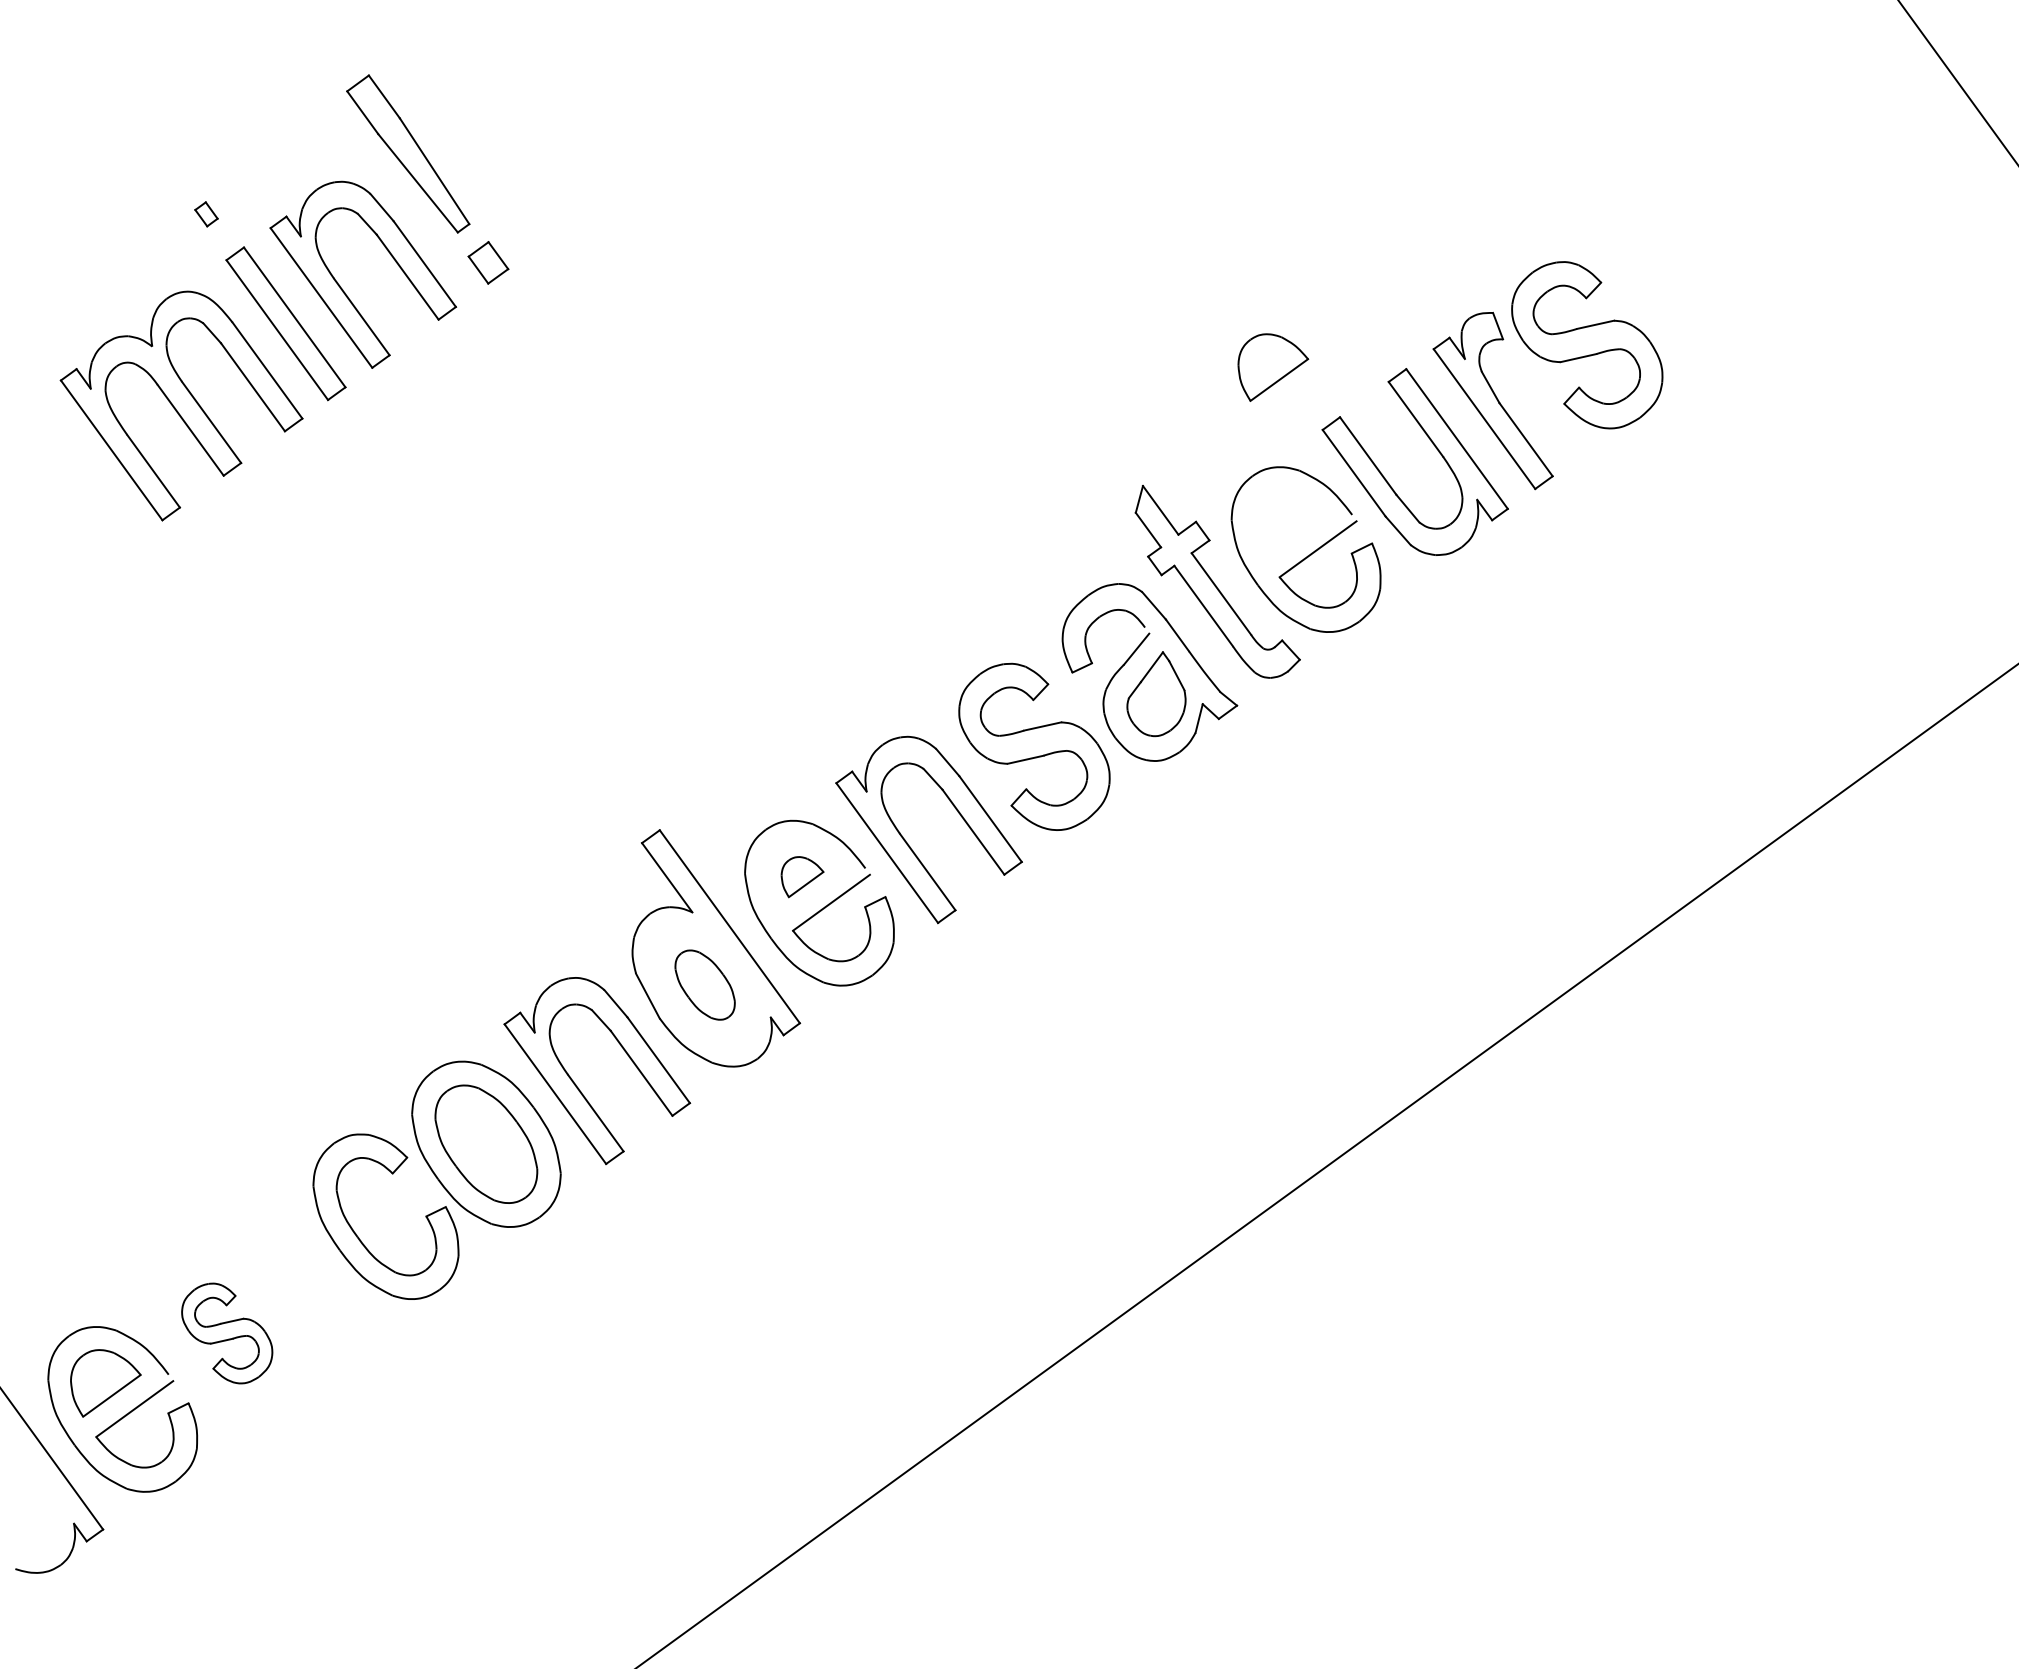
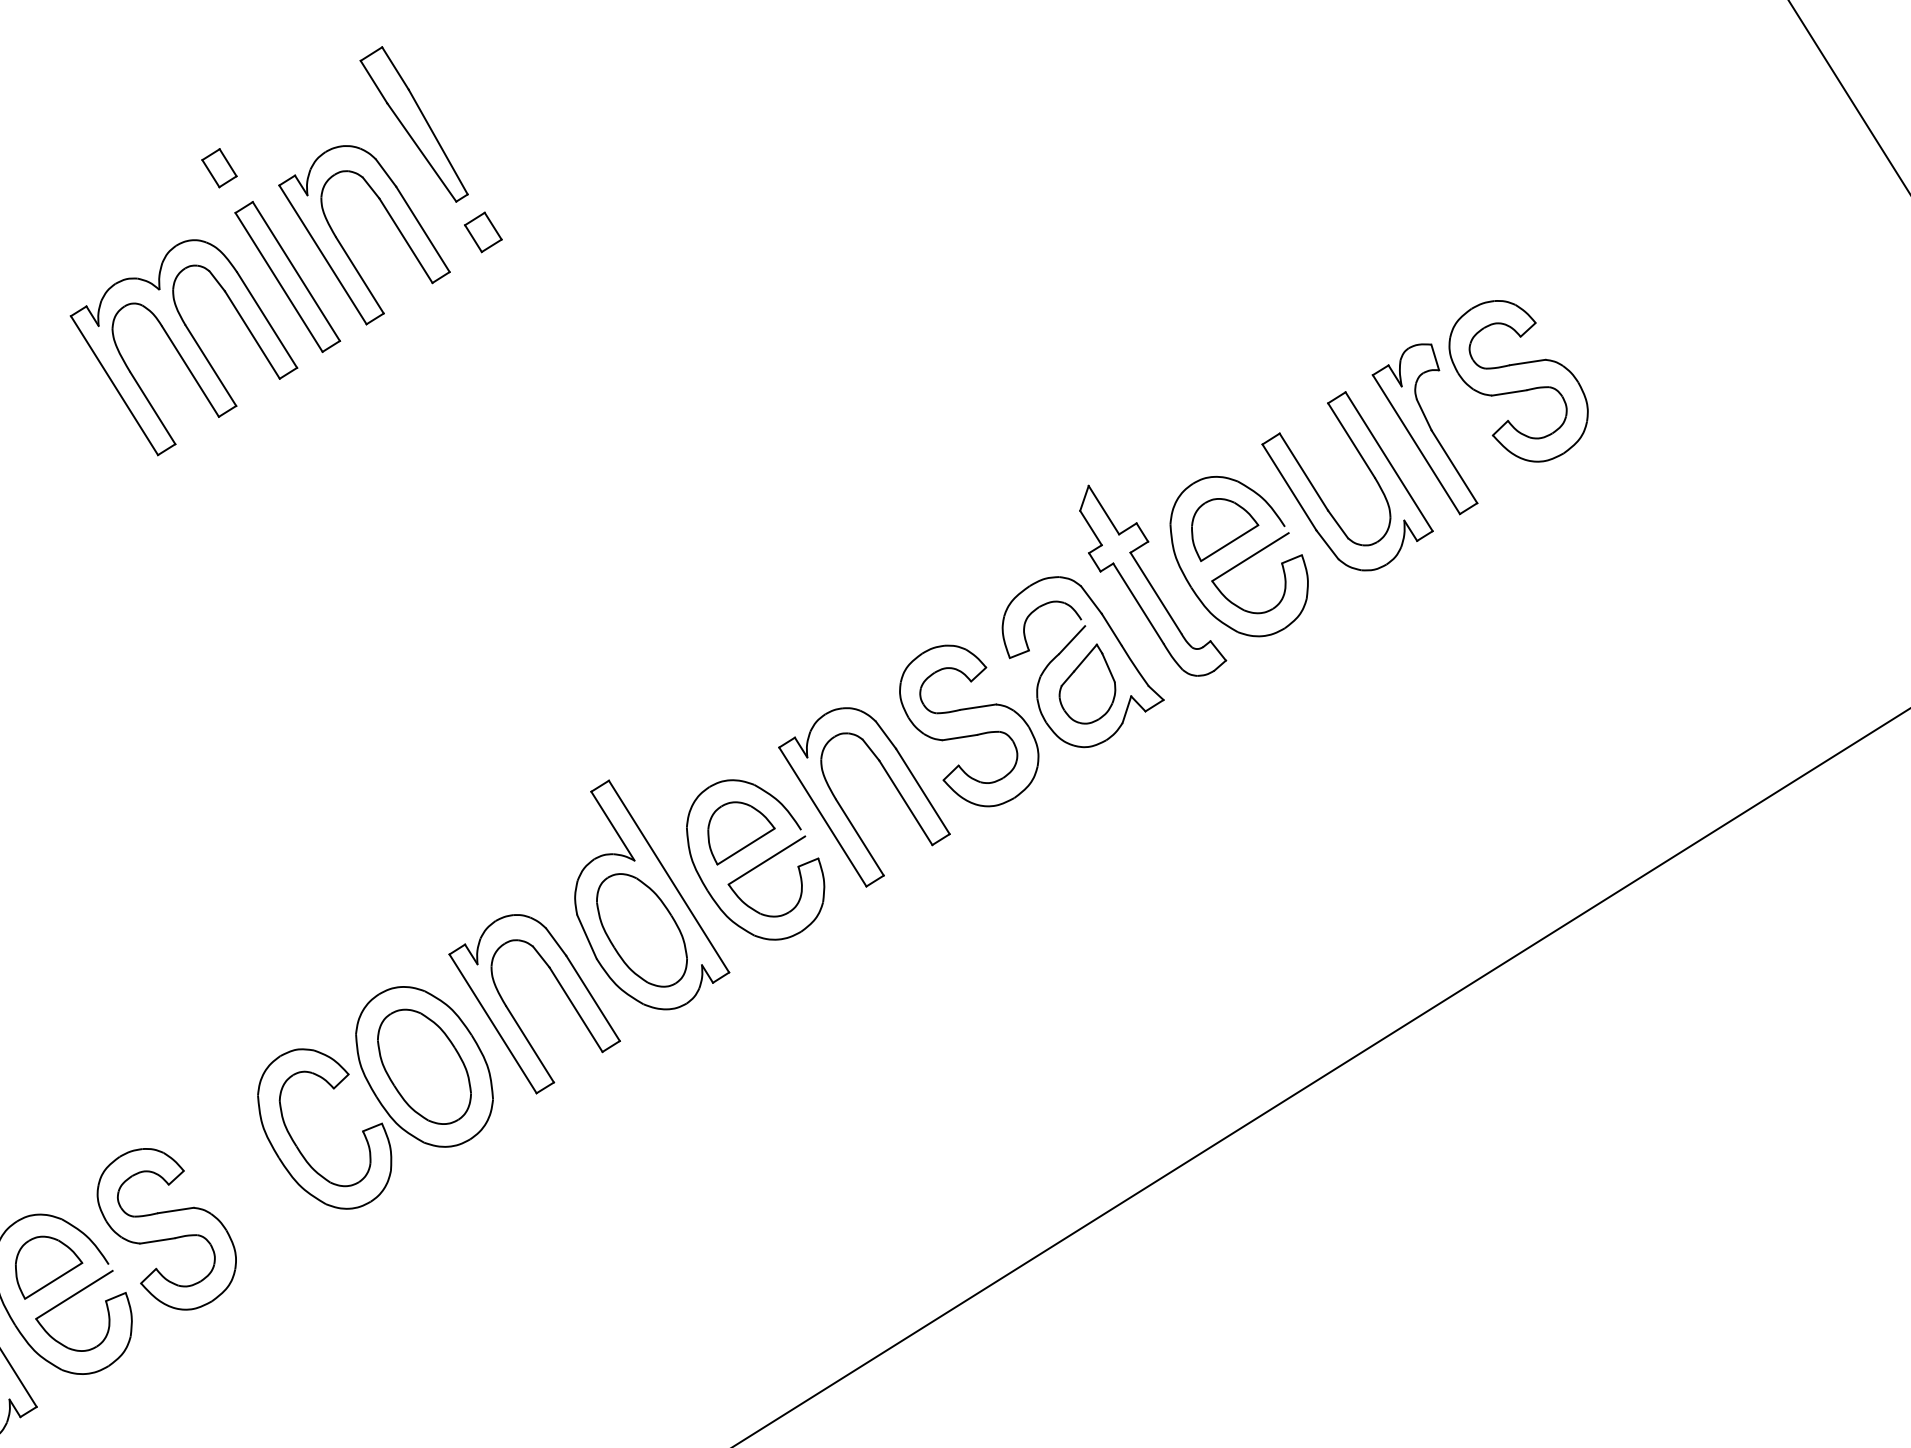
part: (206, 214) -> (219, 168), size x1.67
part: (1273, 367) -> (1225, 530), moved
part: (802, 876) -> (741, 833), size x1.67
part: (704, 984) -> (641, 929), size x1.67
part: (227, 1333) -> (167, 1229), size x1.67

